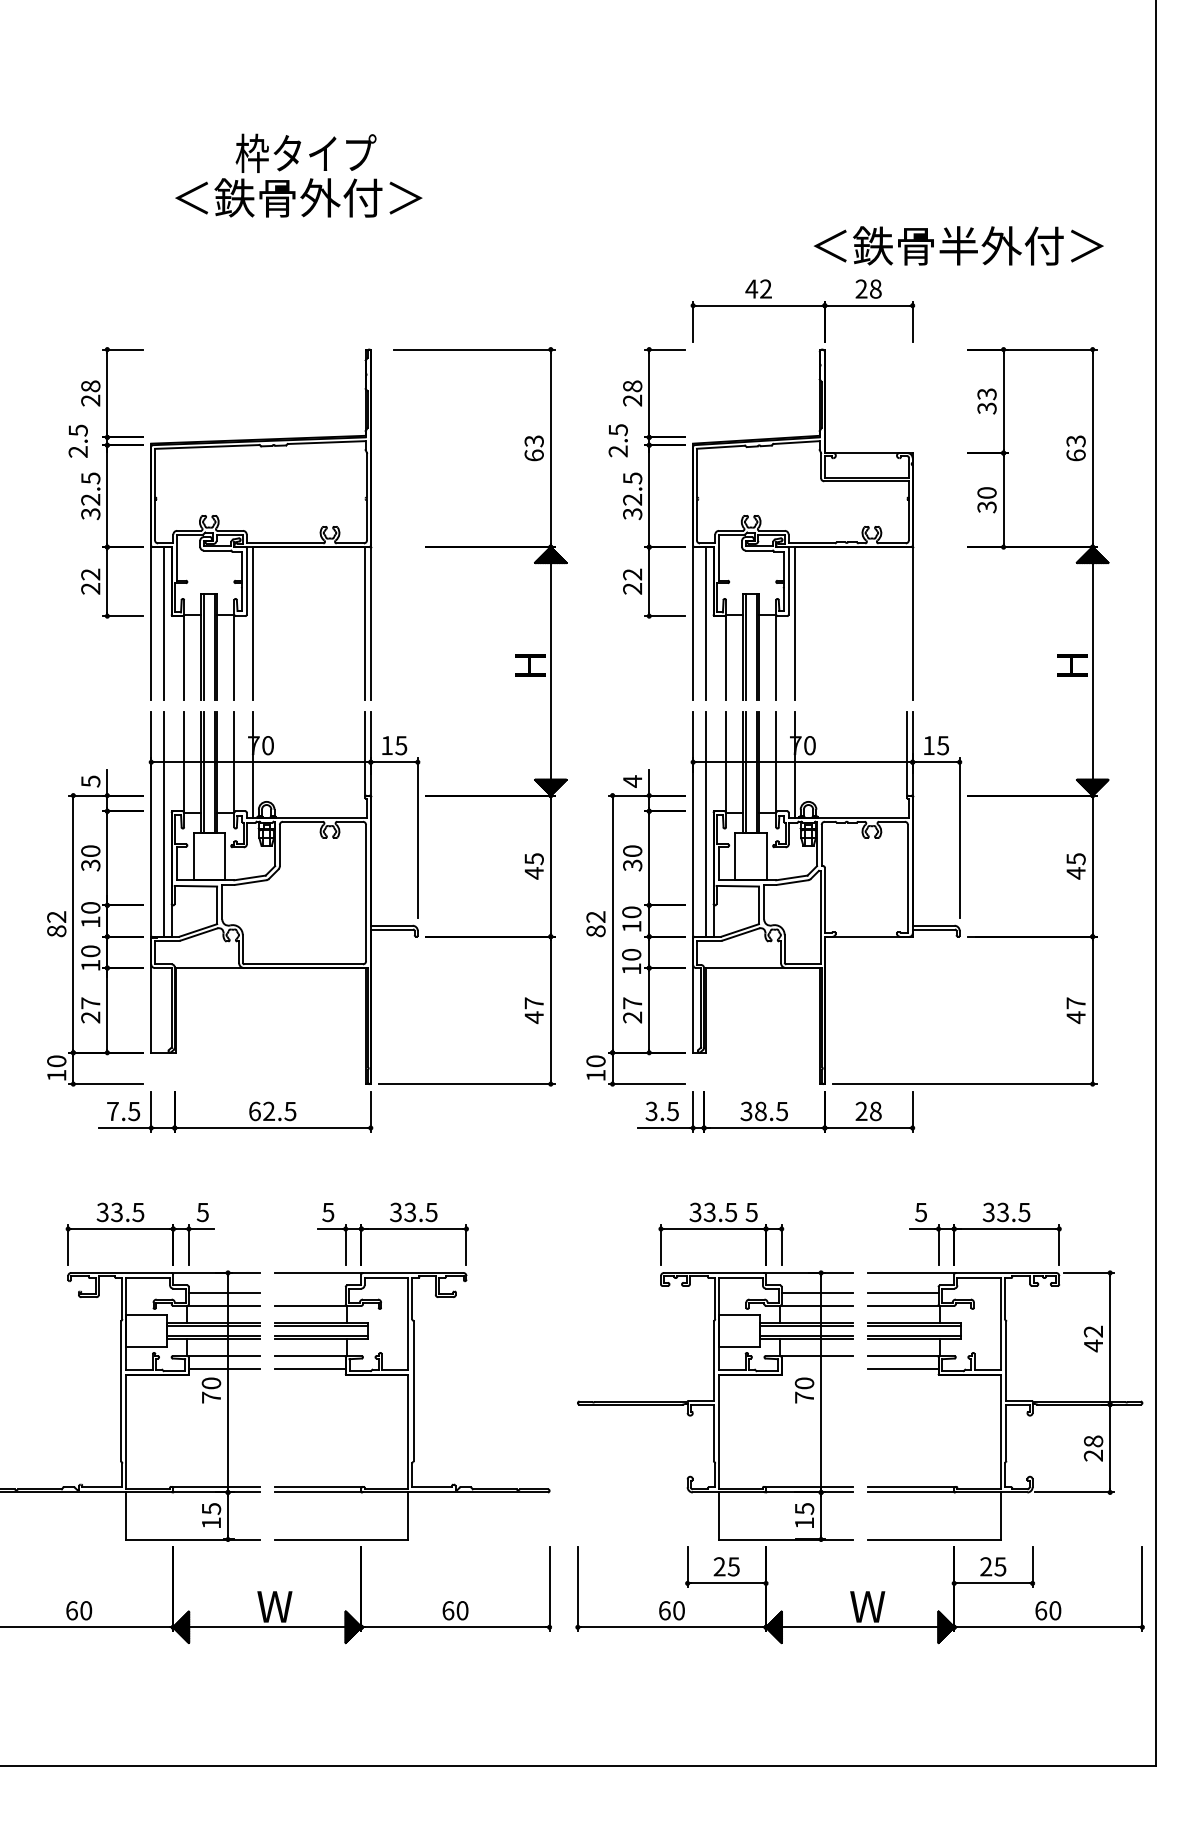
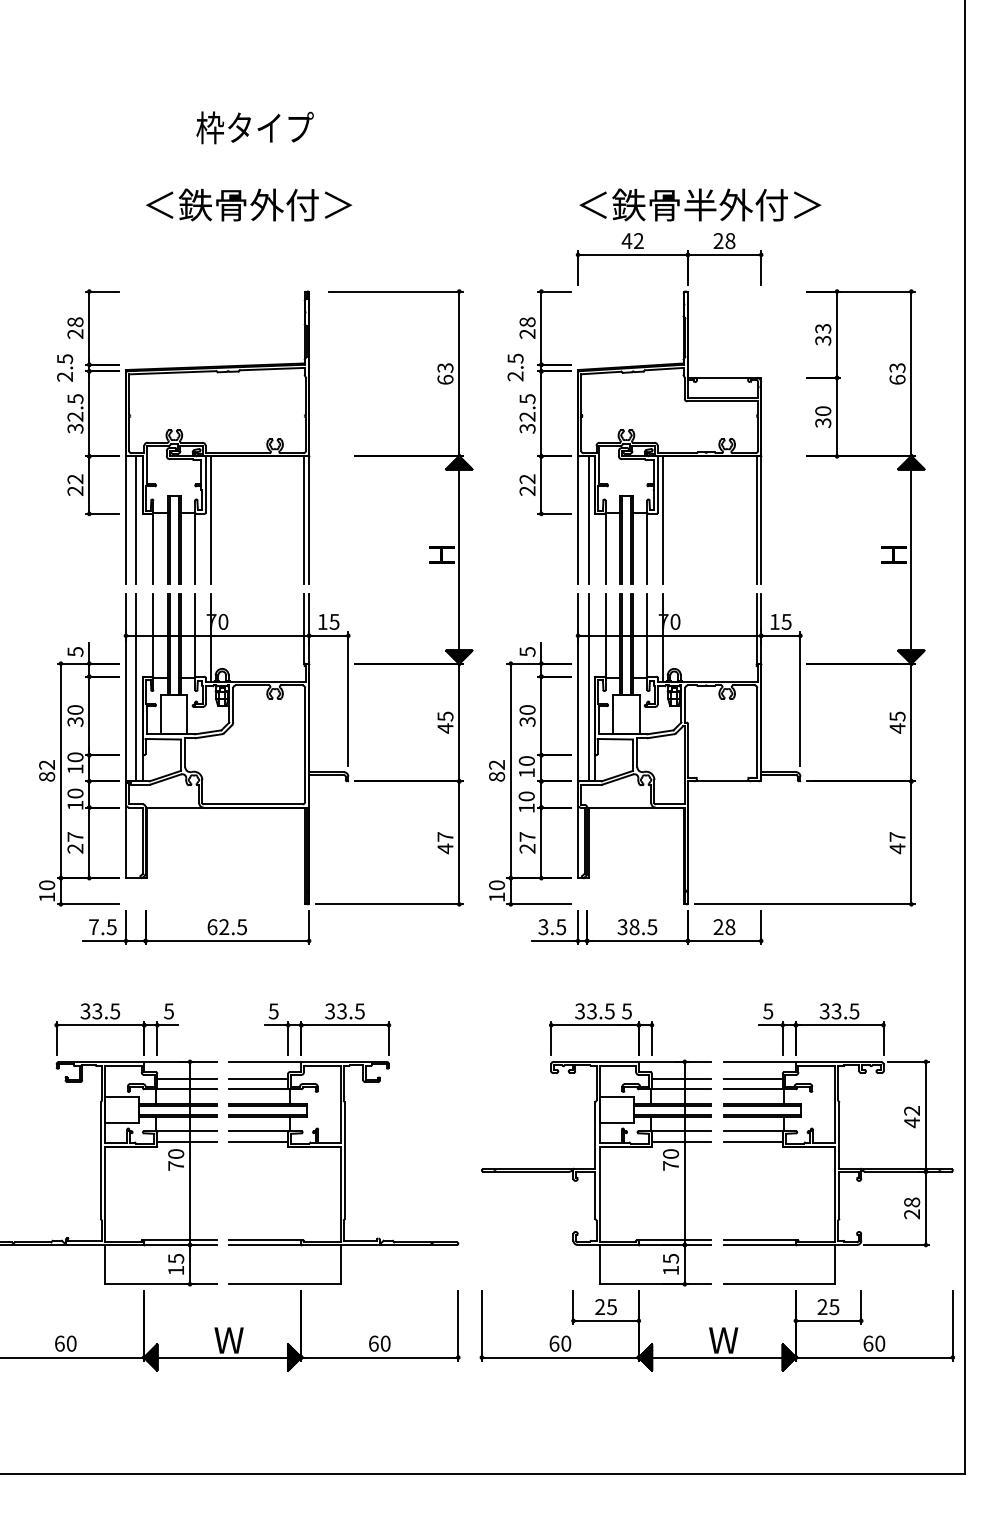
text: (298, 197) -> (248, 204), moved
text: (958, 245) -> (700, 204), moved
line: (907, 623) -> (756, 520), added
text: (632, 781) -> (527, 651), 4 -> 5
line: (309, 1293) -> (257, 1079), added
line: (816, 1368) -> (680, 1141), added

